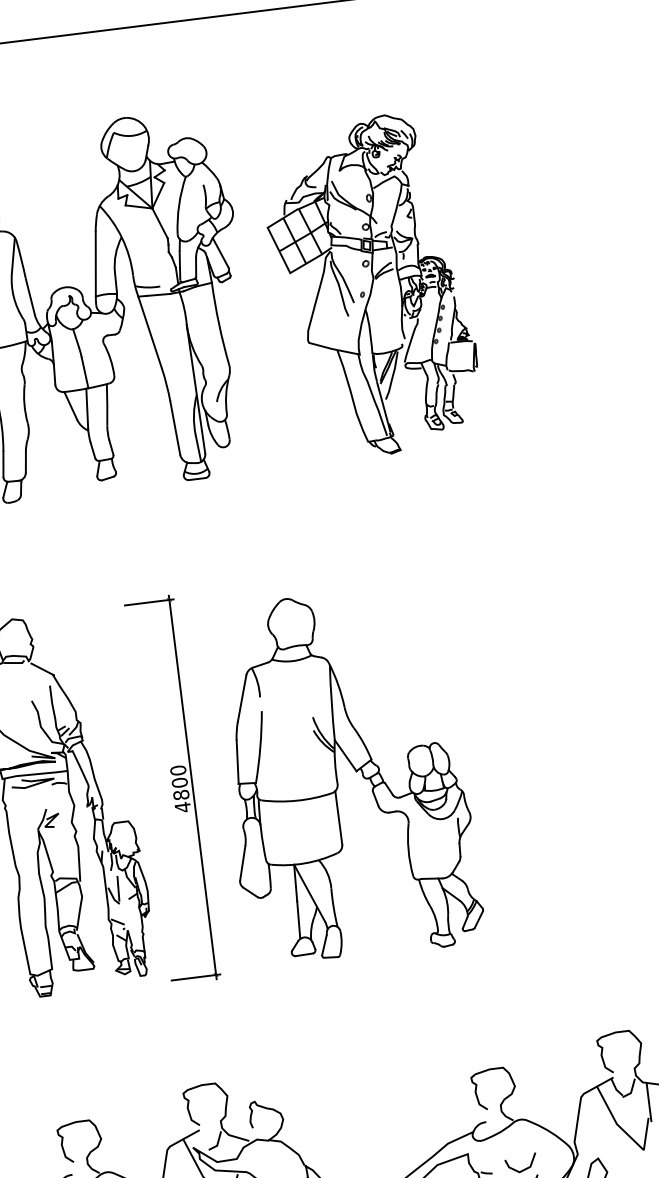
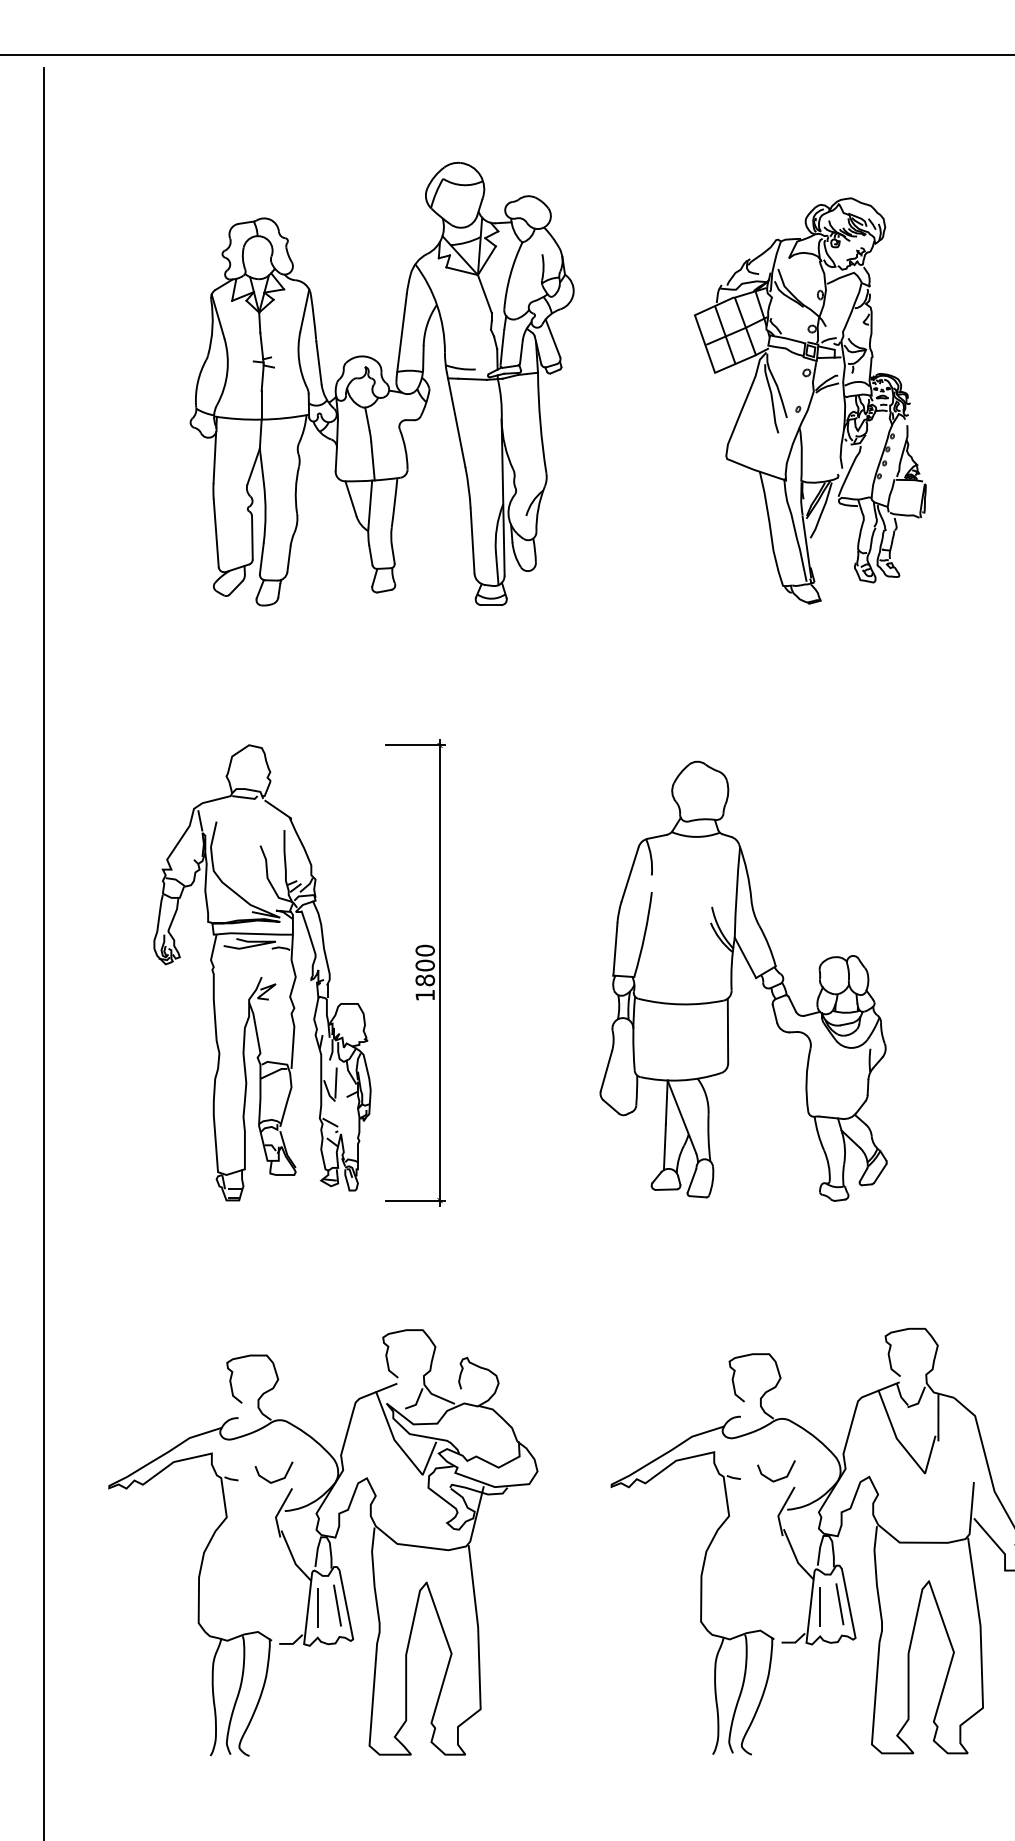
part: (371, 286) -> (810, 400), moved
part: (337, 775) -> (732, 980), moved
text: (182, 807) -> (424, 995), 4800 -> 1800

